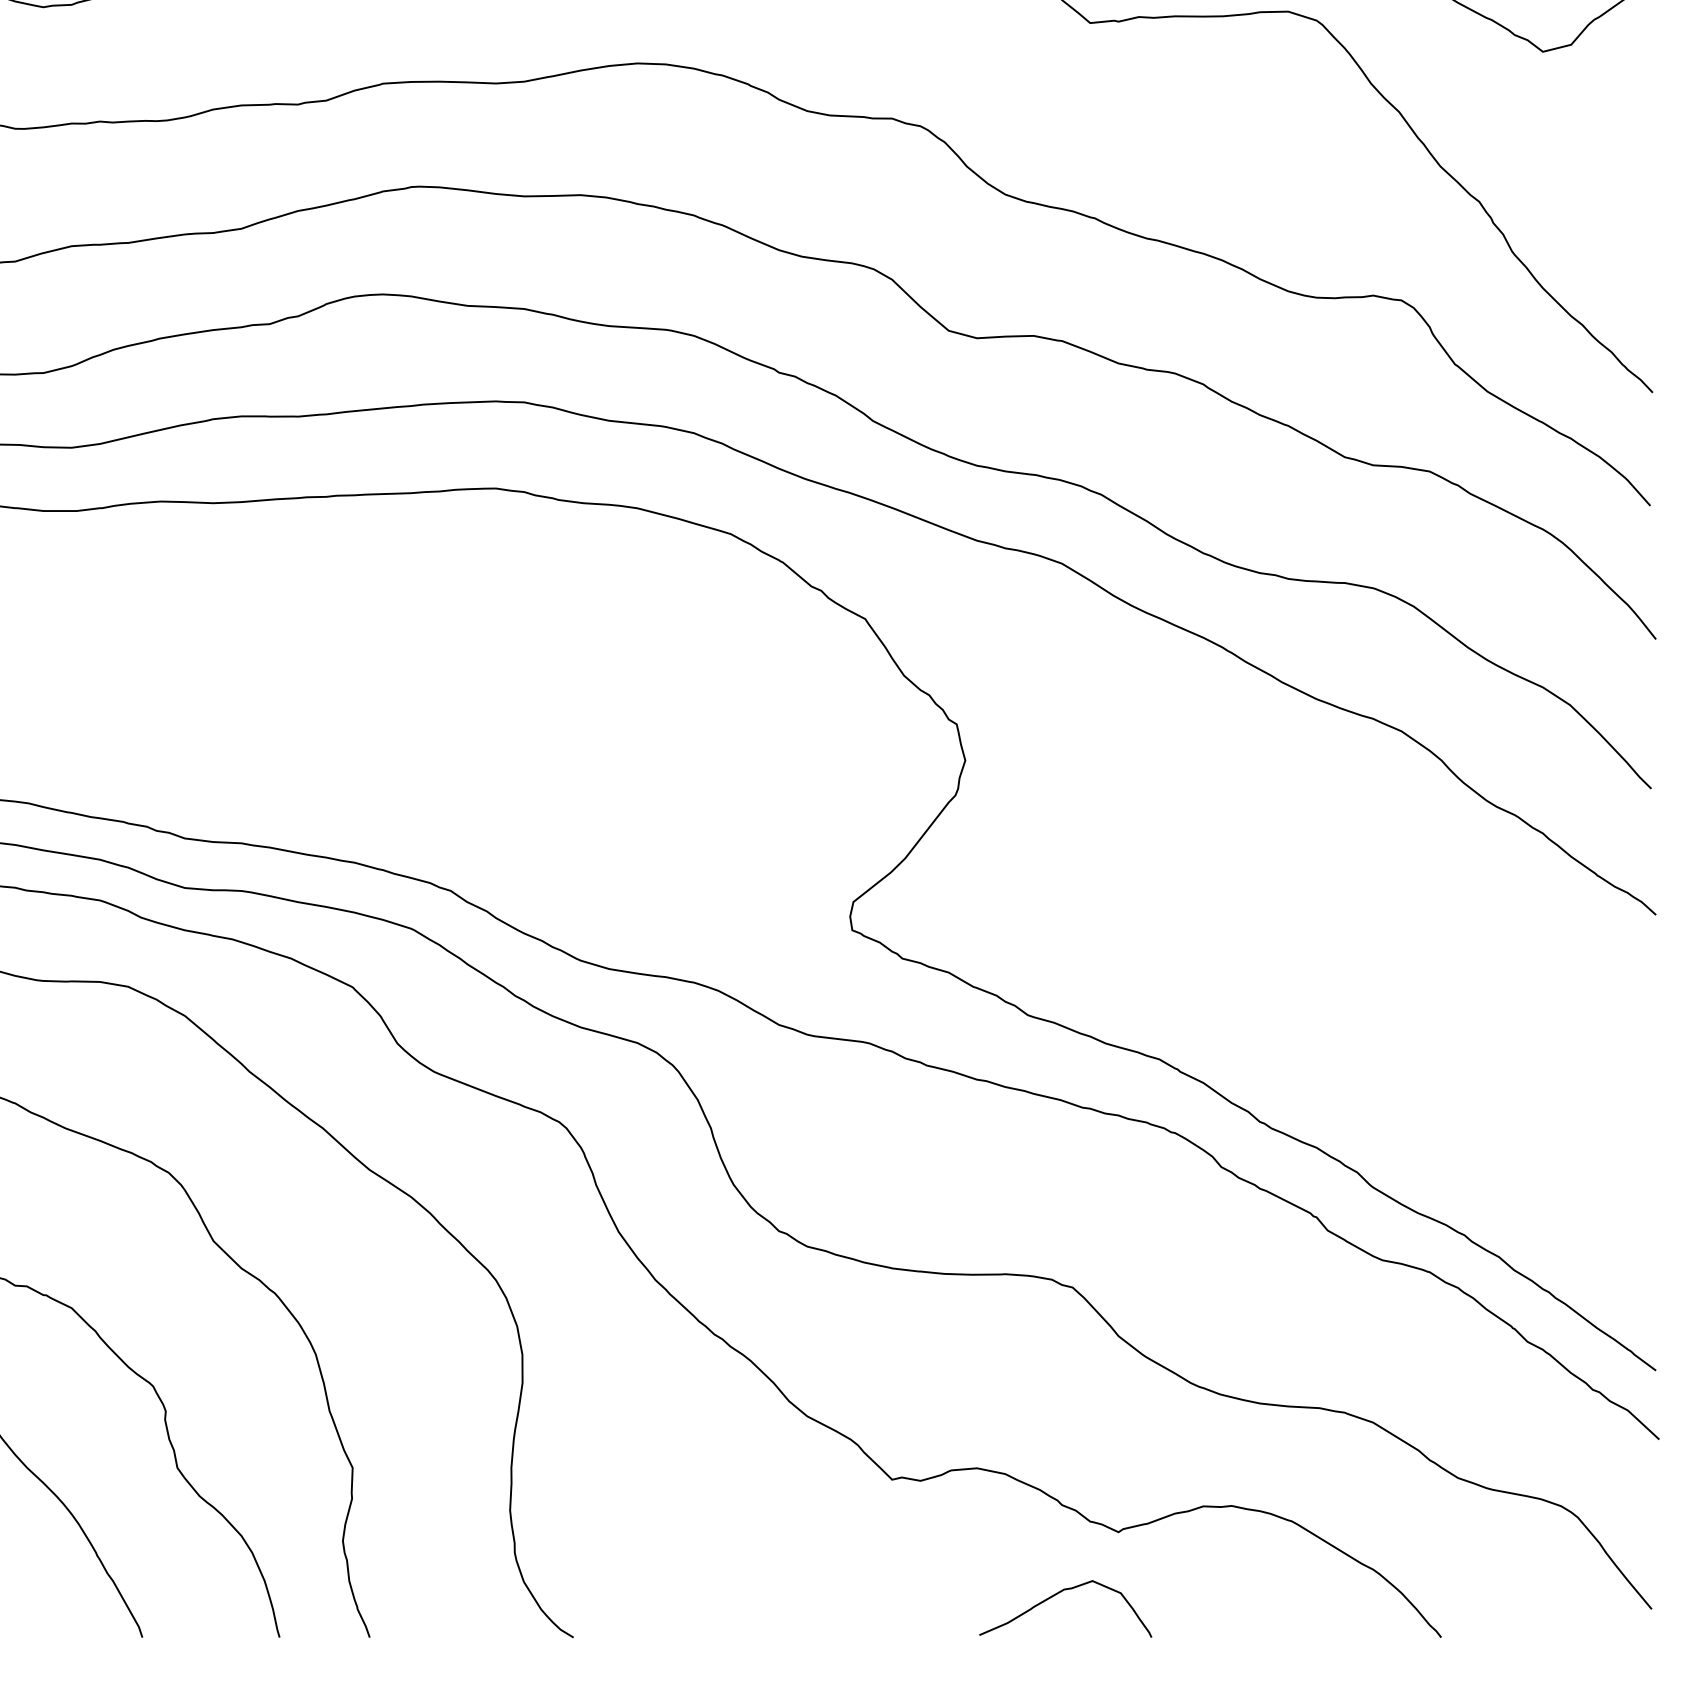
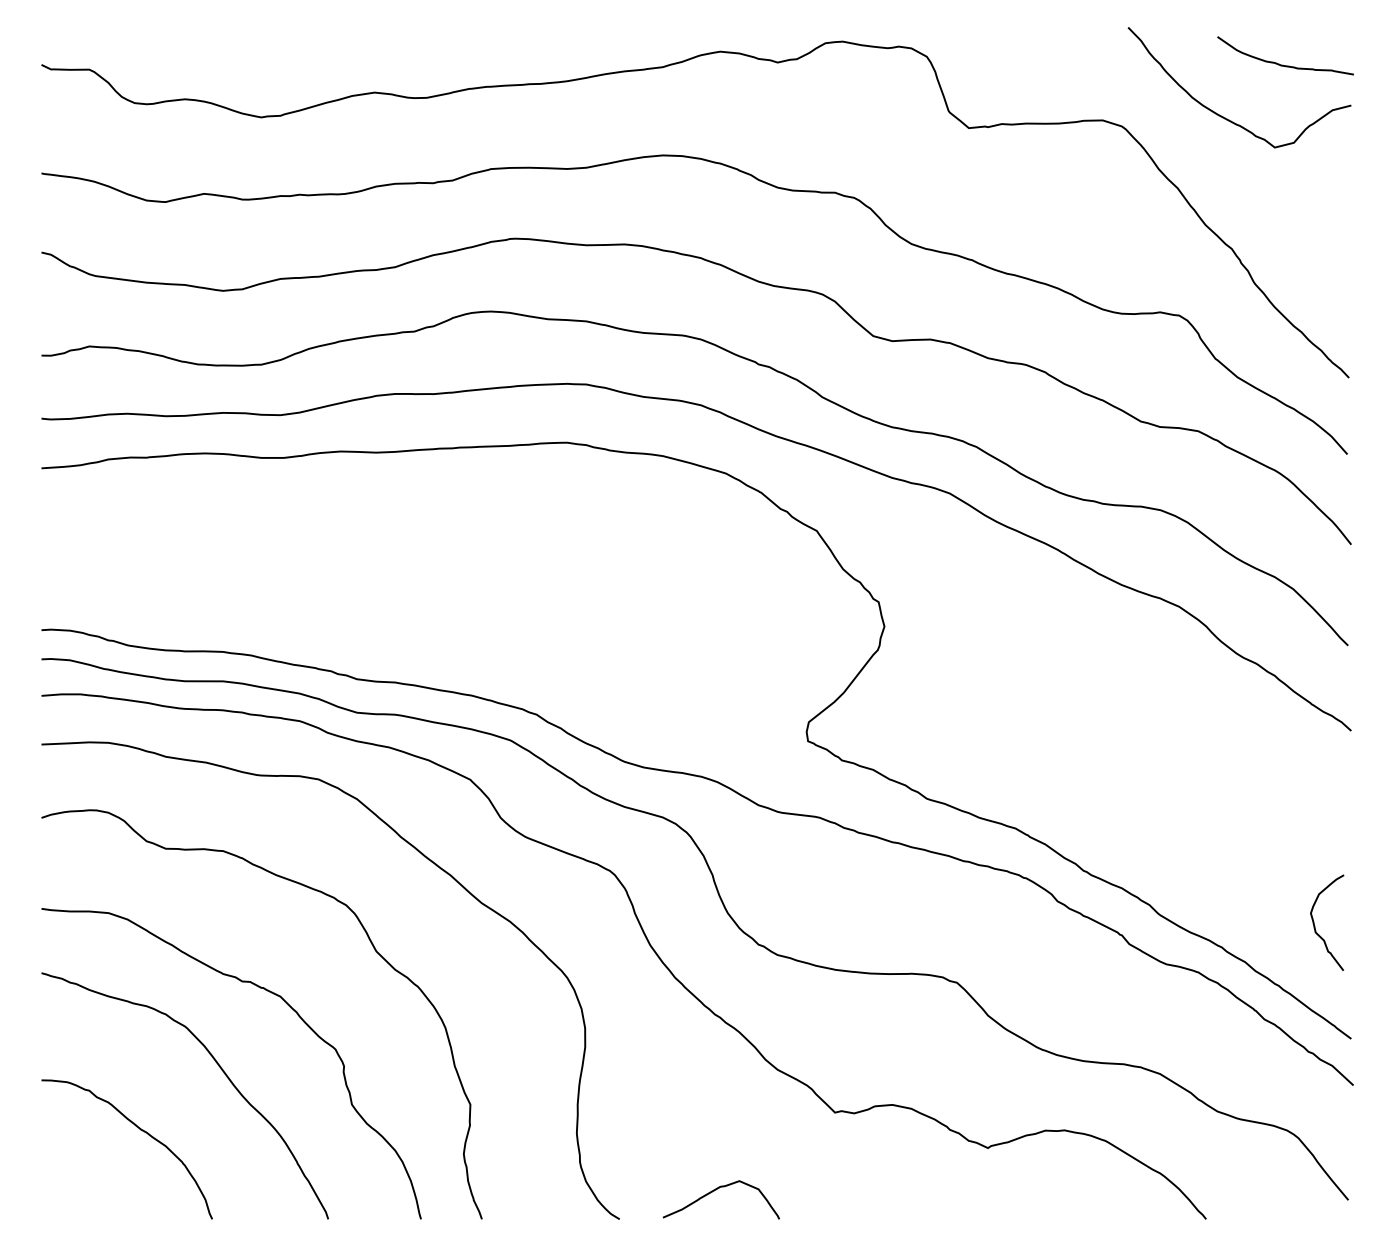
curve: (1603, 1204) -> (1315, 926), added
curve: (1058, 1594) -> (716, 1190), moved

